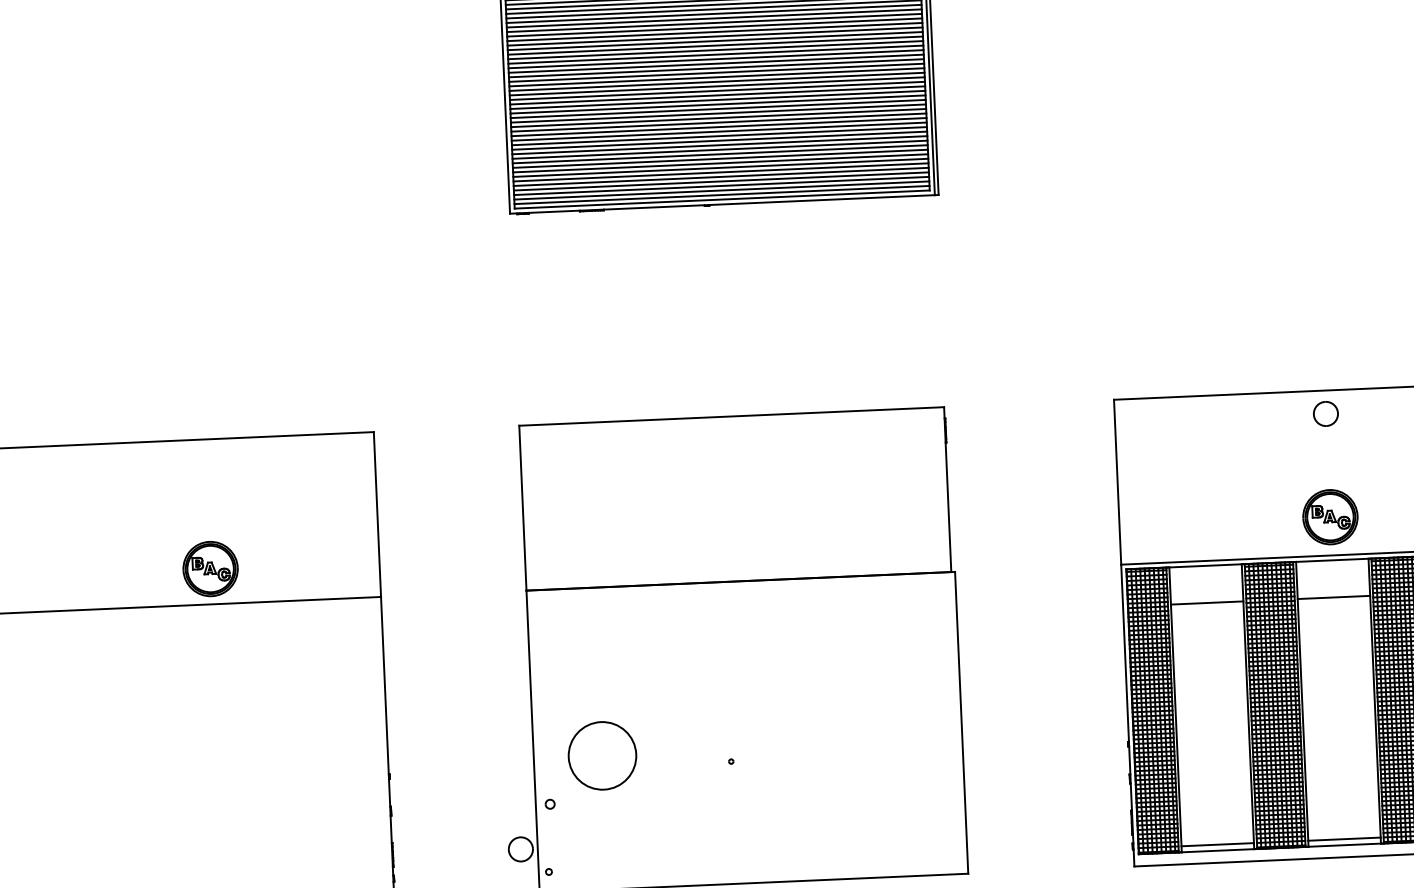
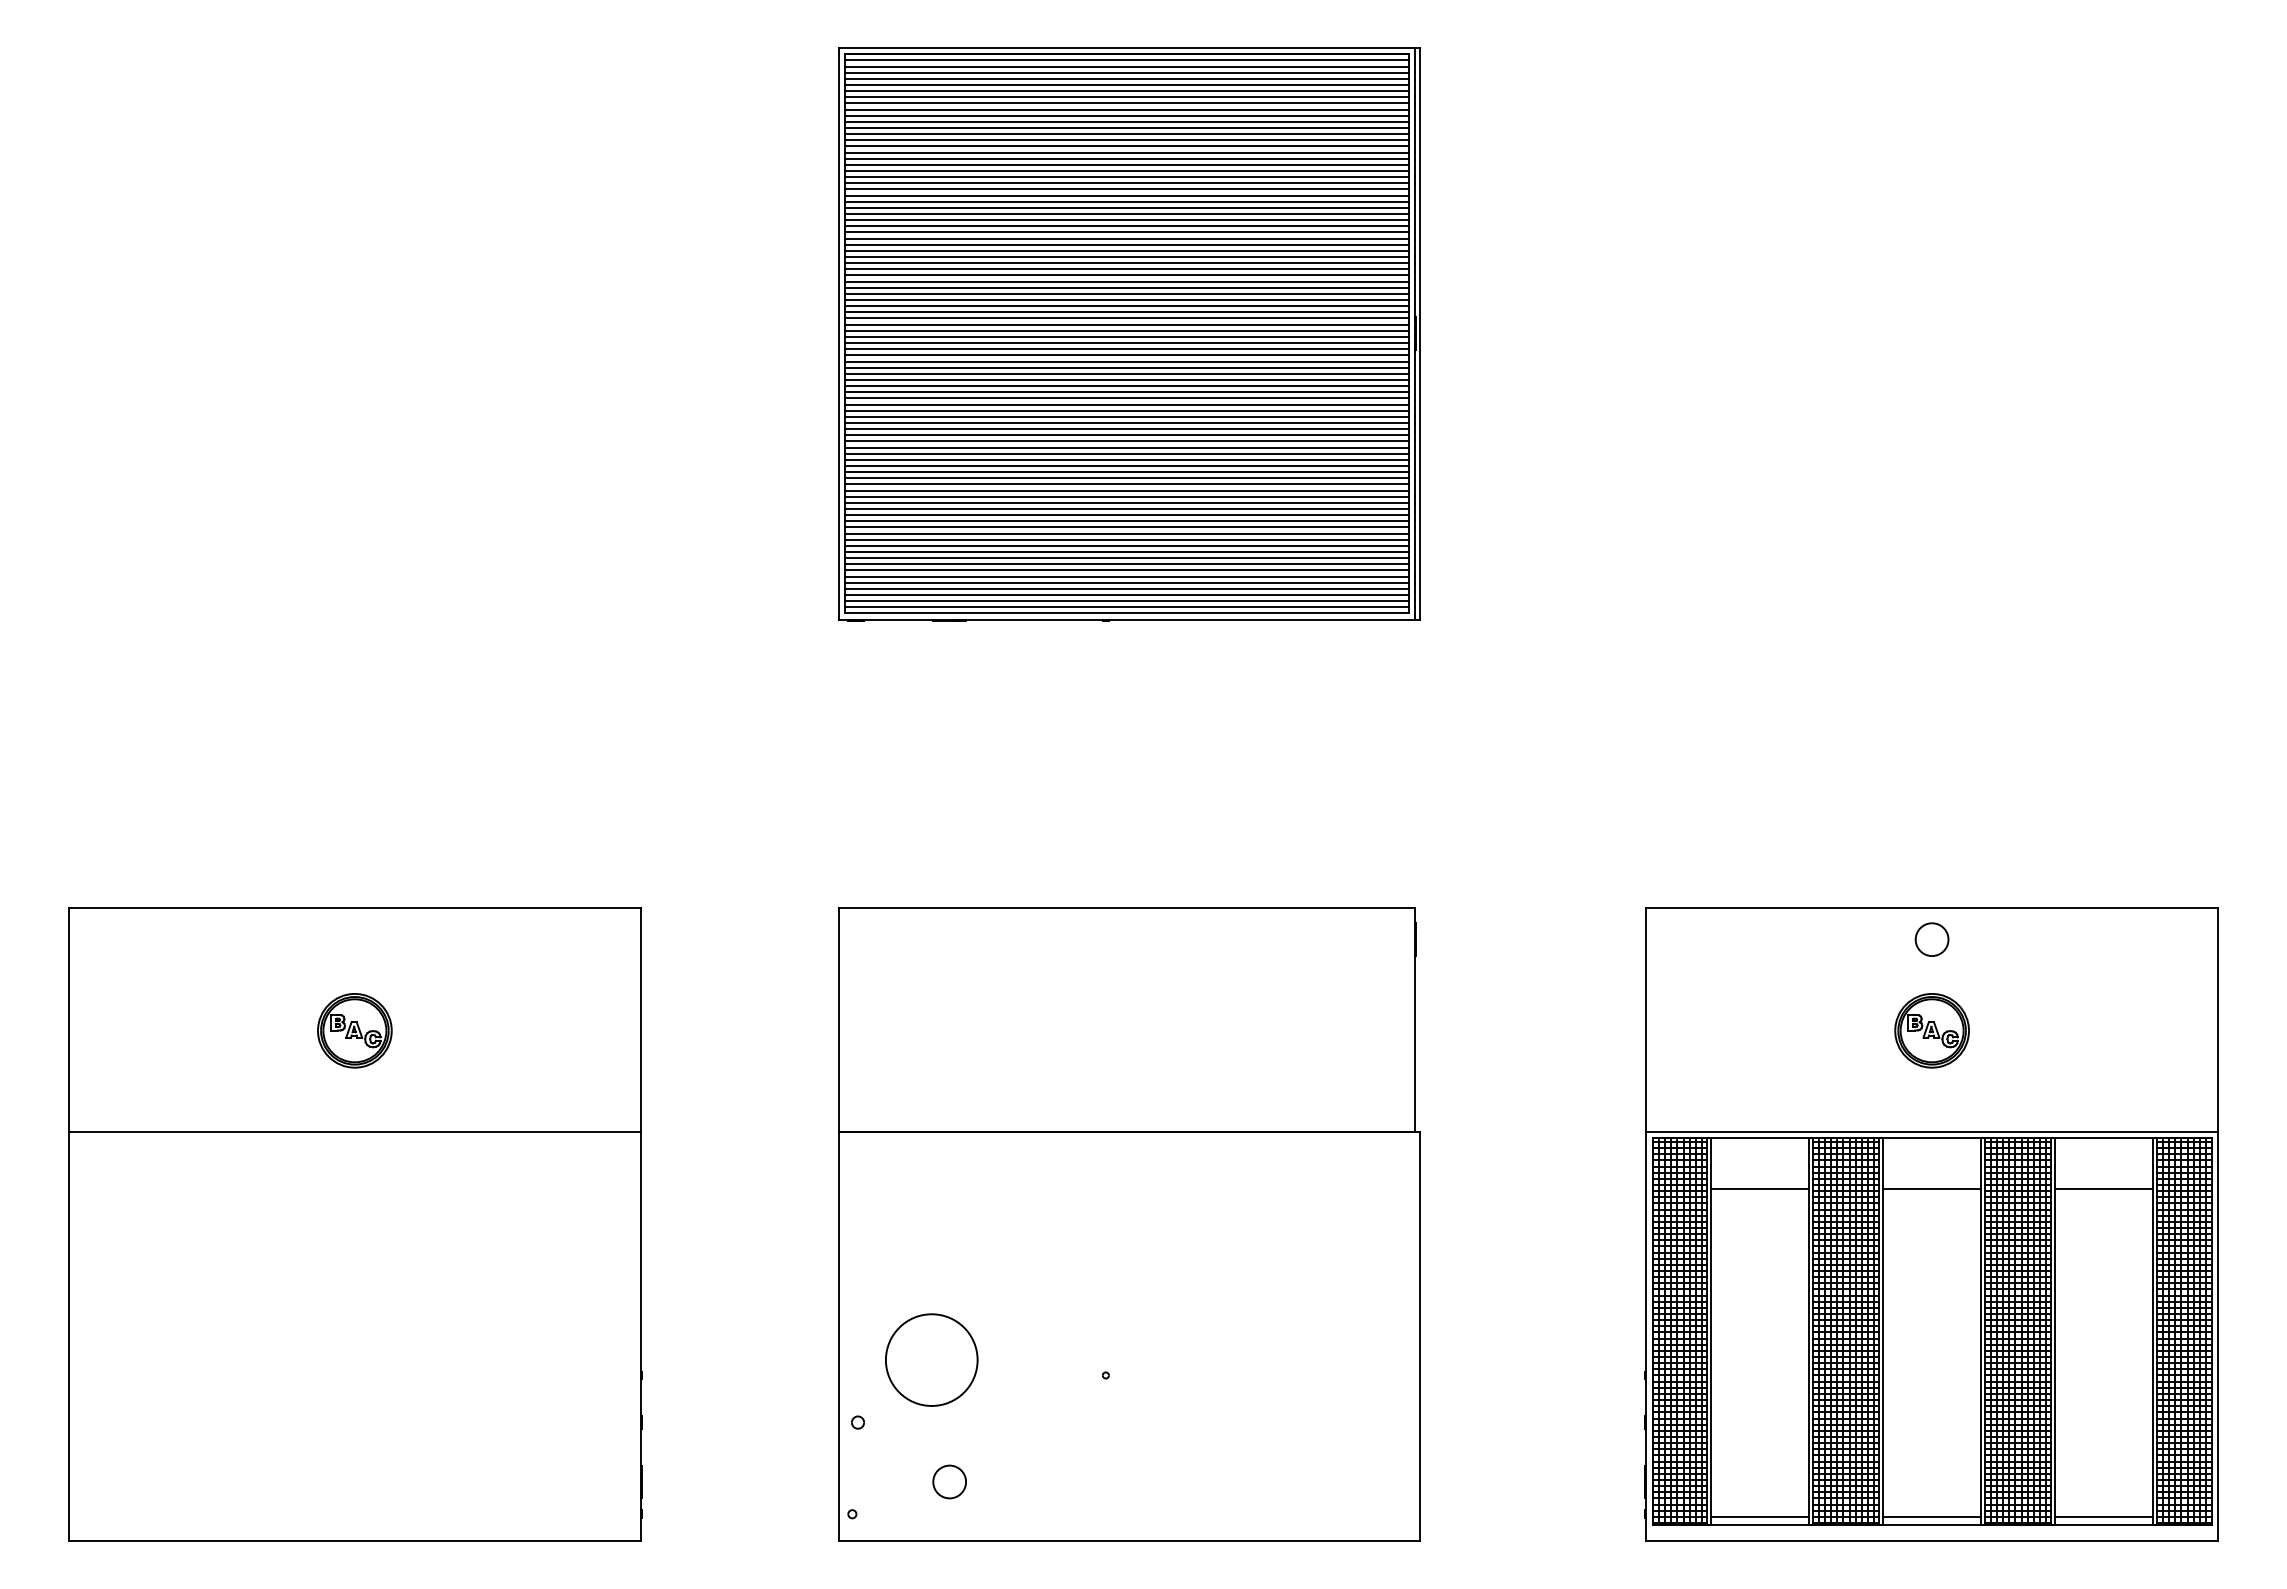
part: (1329, 516) -> (1931, 1030), moved
part: (210, 568) -> (354, 1030), moved
part: (520, 849) -> (949, 1481), moved

